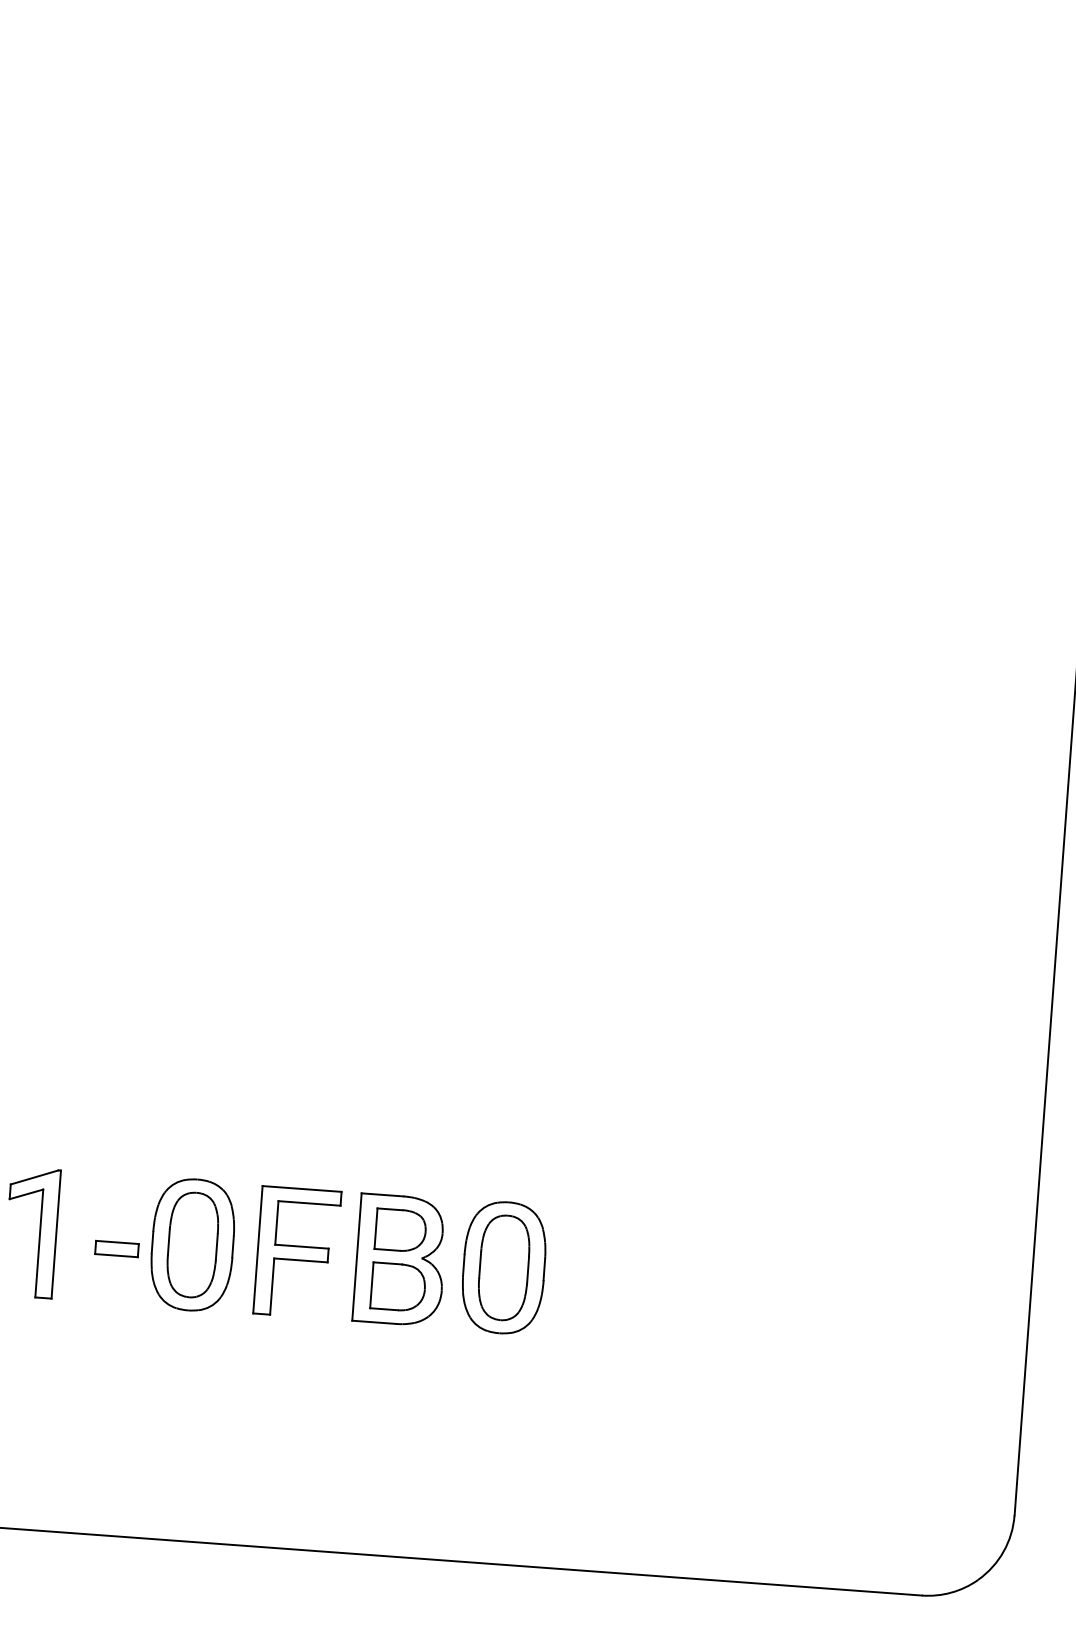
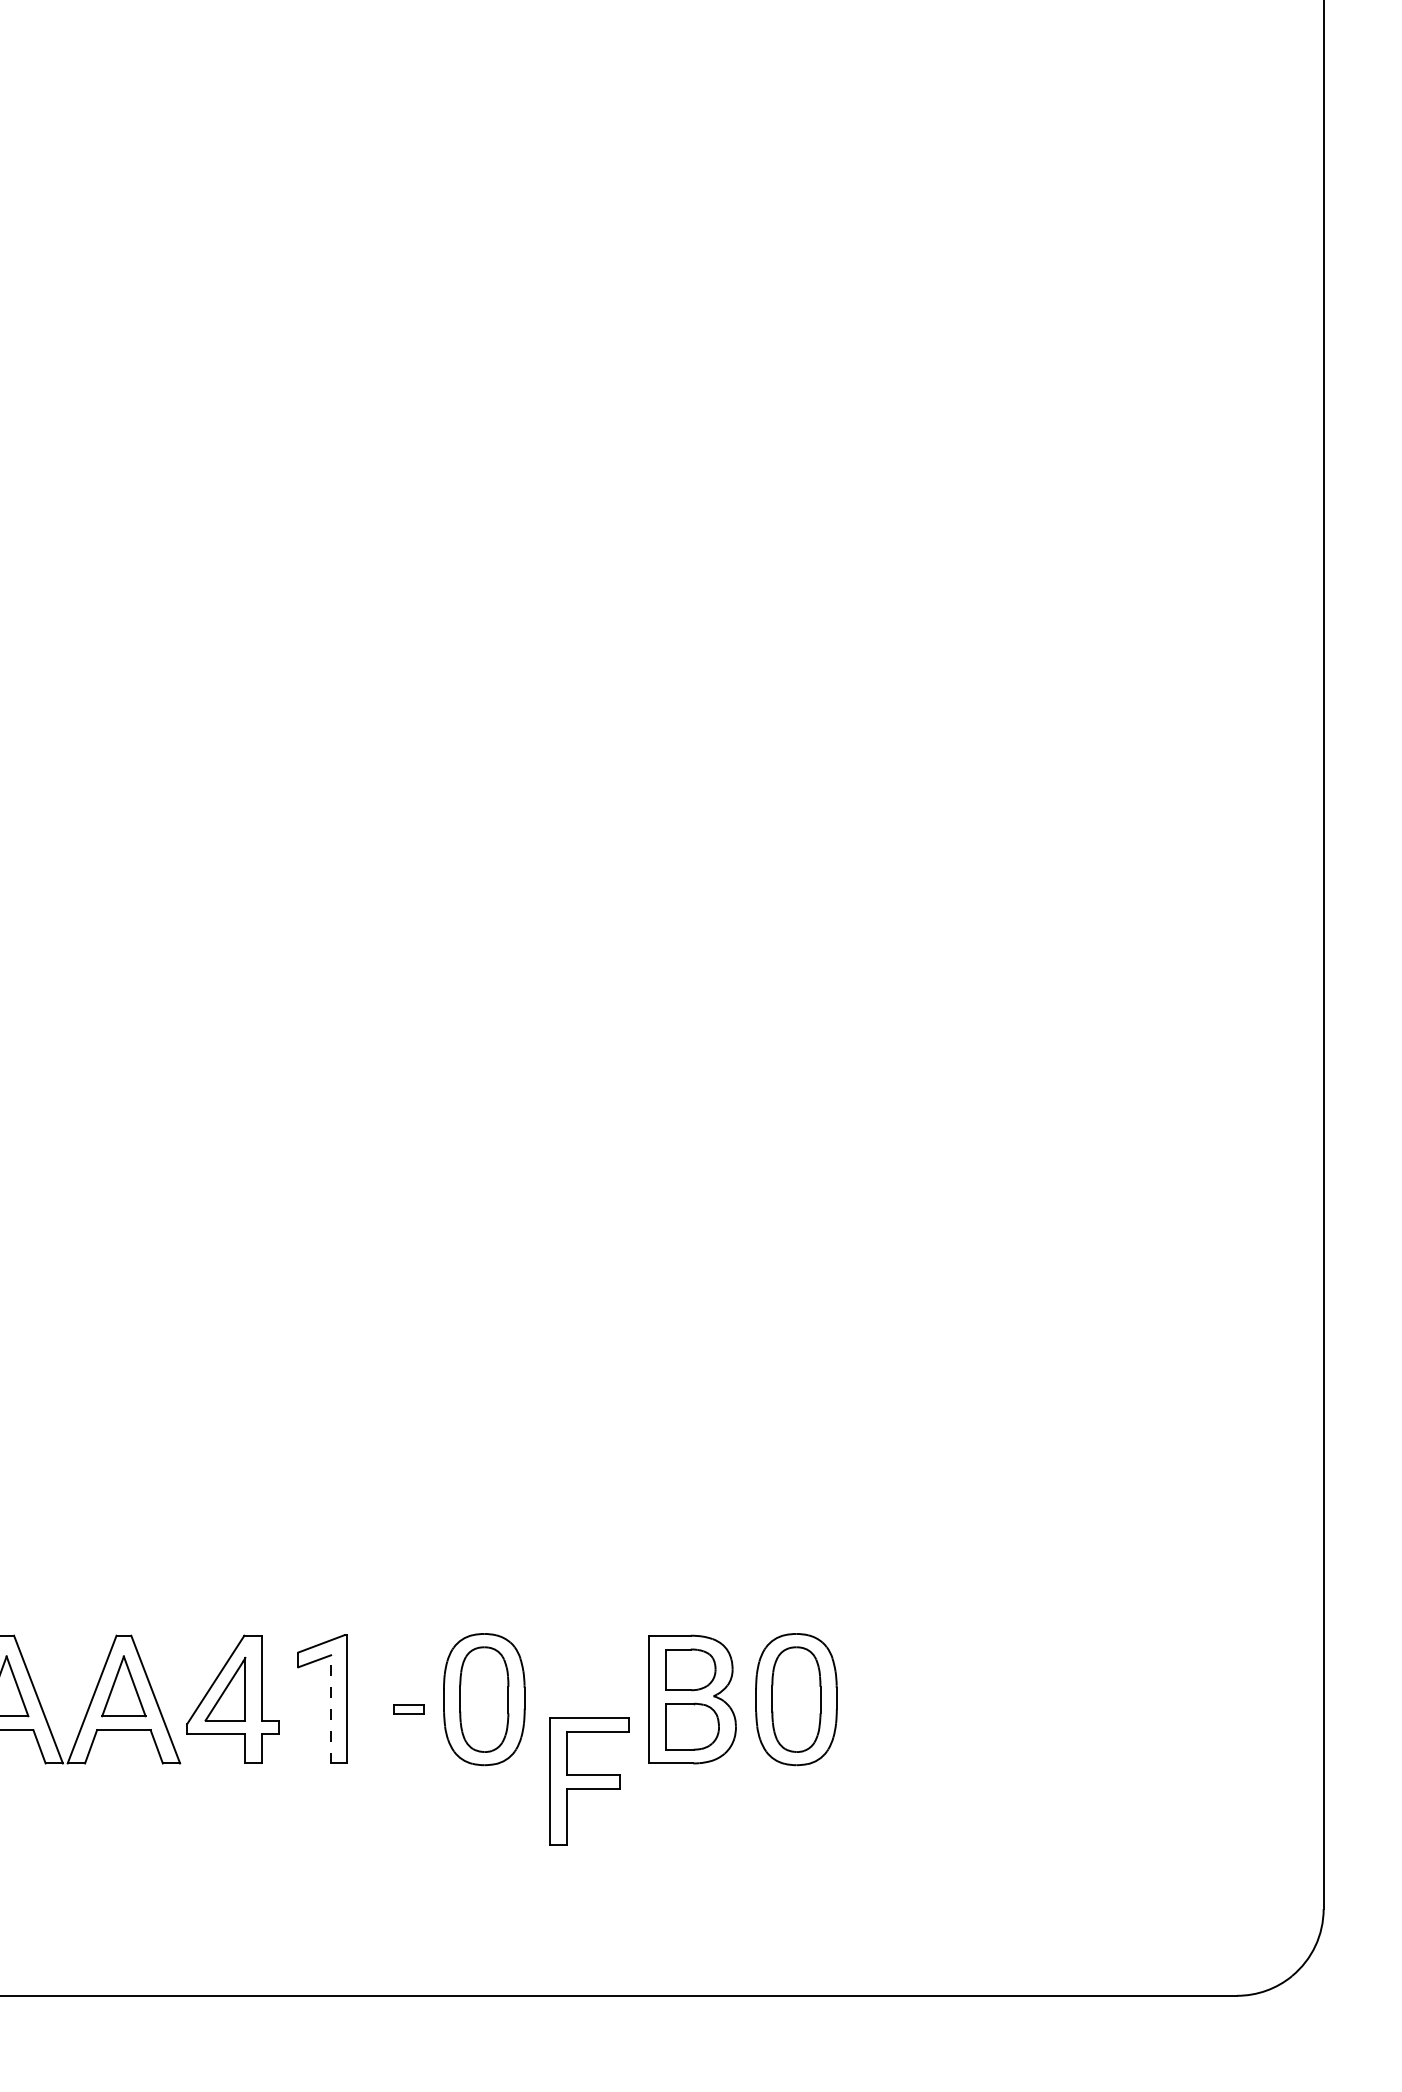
line: (39, 1242) -> (331, 1708), solid -> dashed
part: (116, 1249) -> (408, 1709), size x0.7
part: (297, 1252) -> (589, 1781), moved

